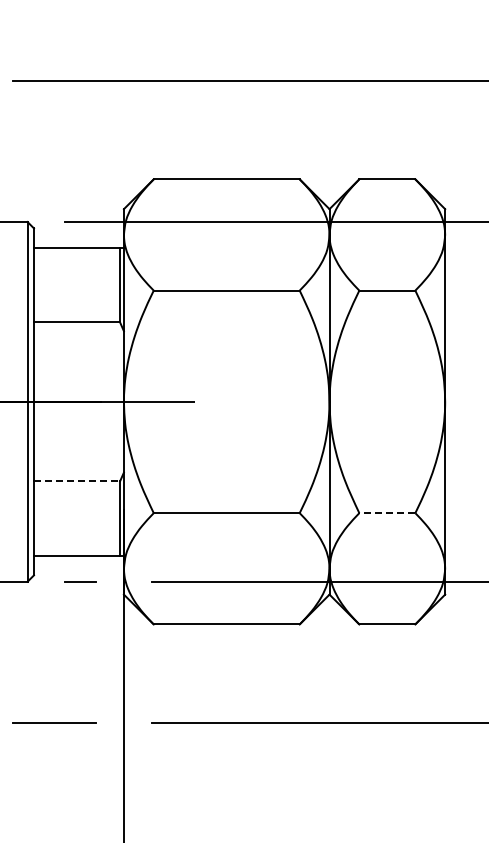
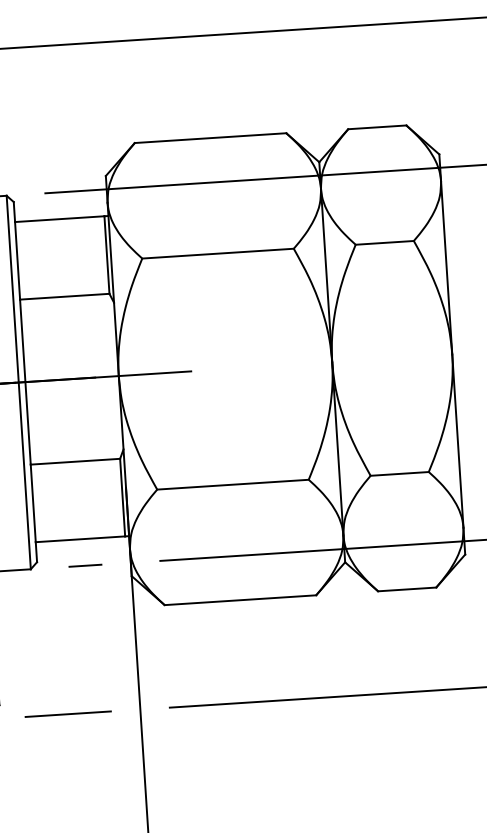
line: (77, 481) -> (75, 461), dashed -> solid
line: (386, 513) -> (398, 474), dashed -> solid

